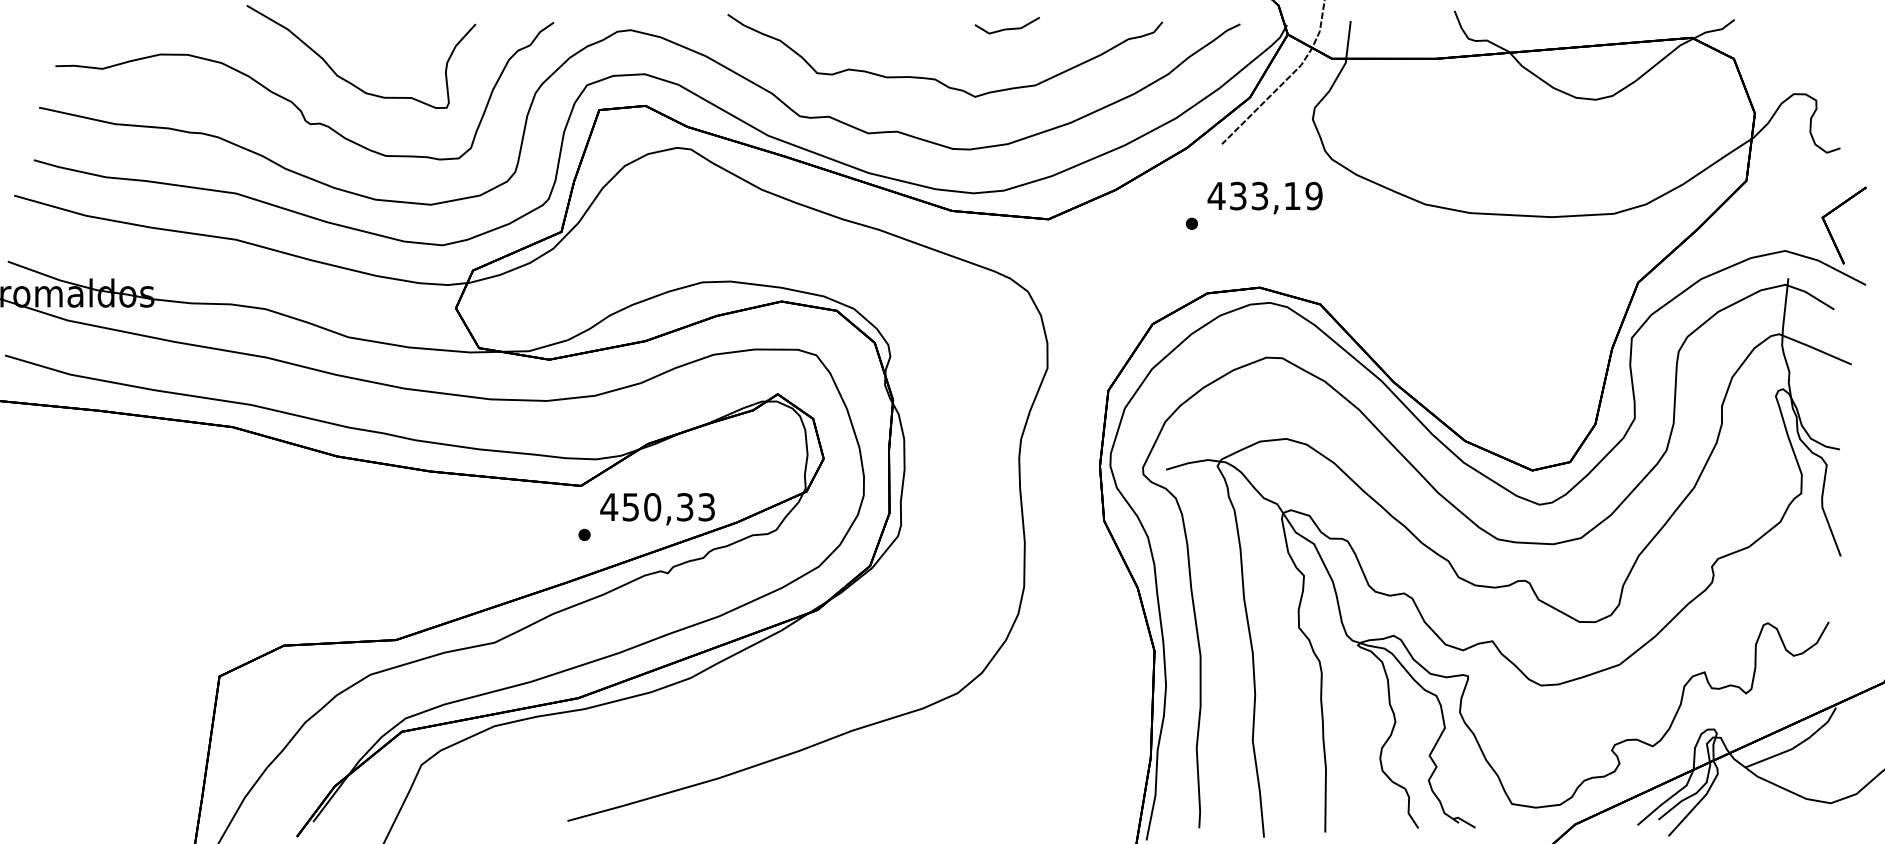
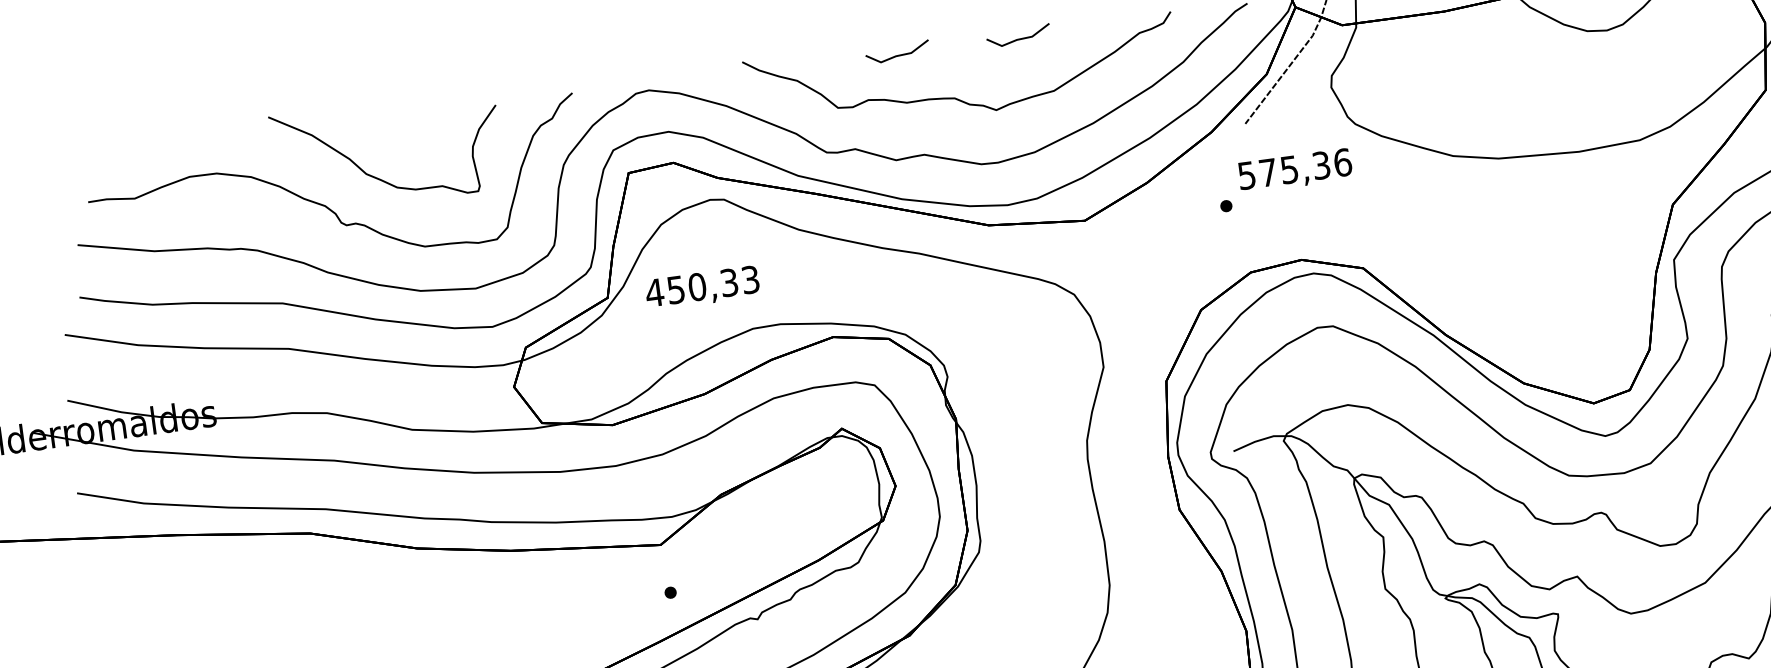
line: (883, 28) -> (897, 55), added
text: (1264, 195) -> (1293, 168), 433,19 -> 575,36
text: (657, 509) -> (702, 288), moved

